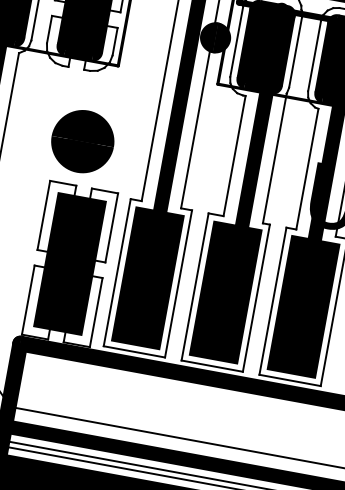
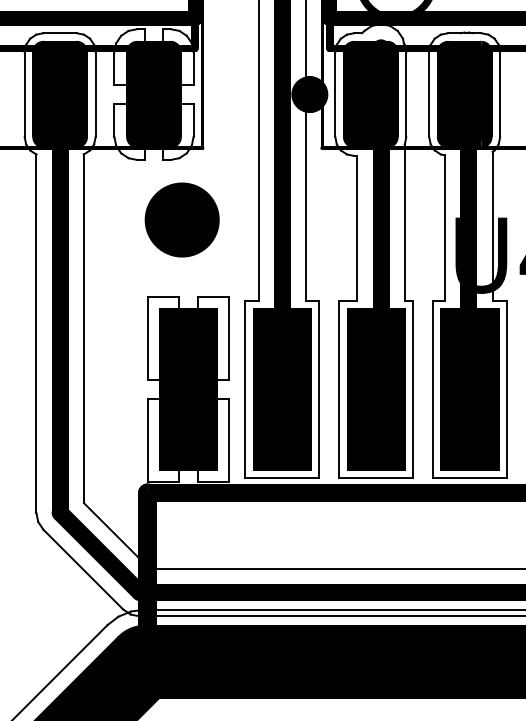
part: (82, 141) -> (181, 219), moved

